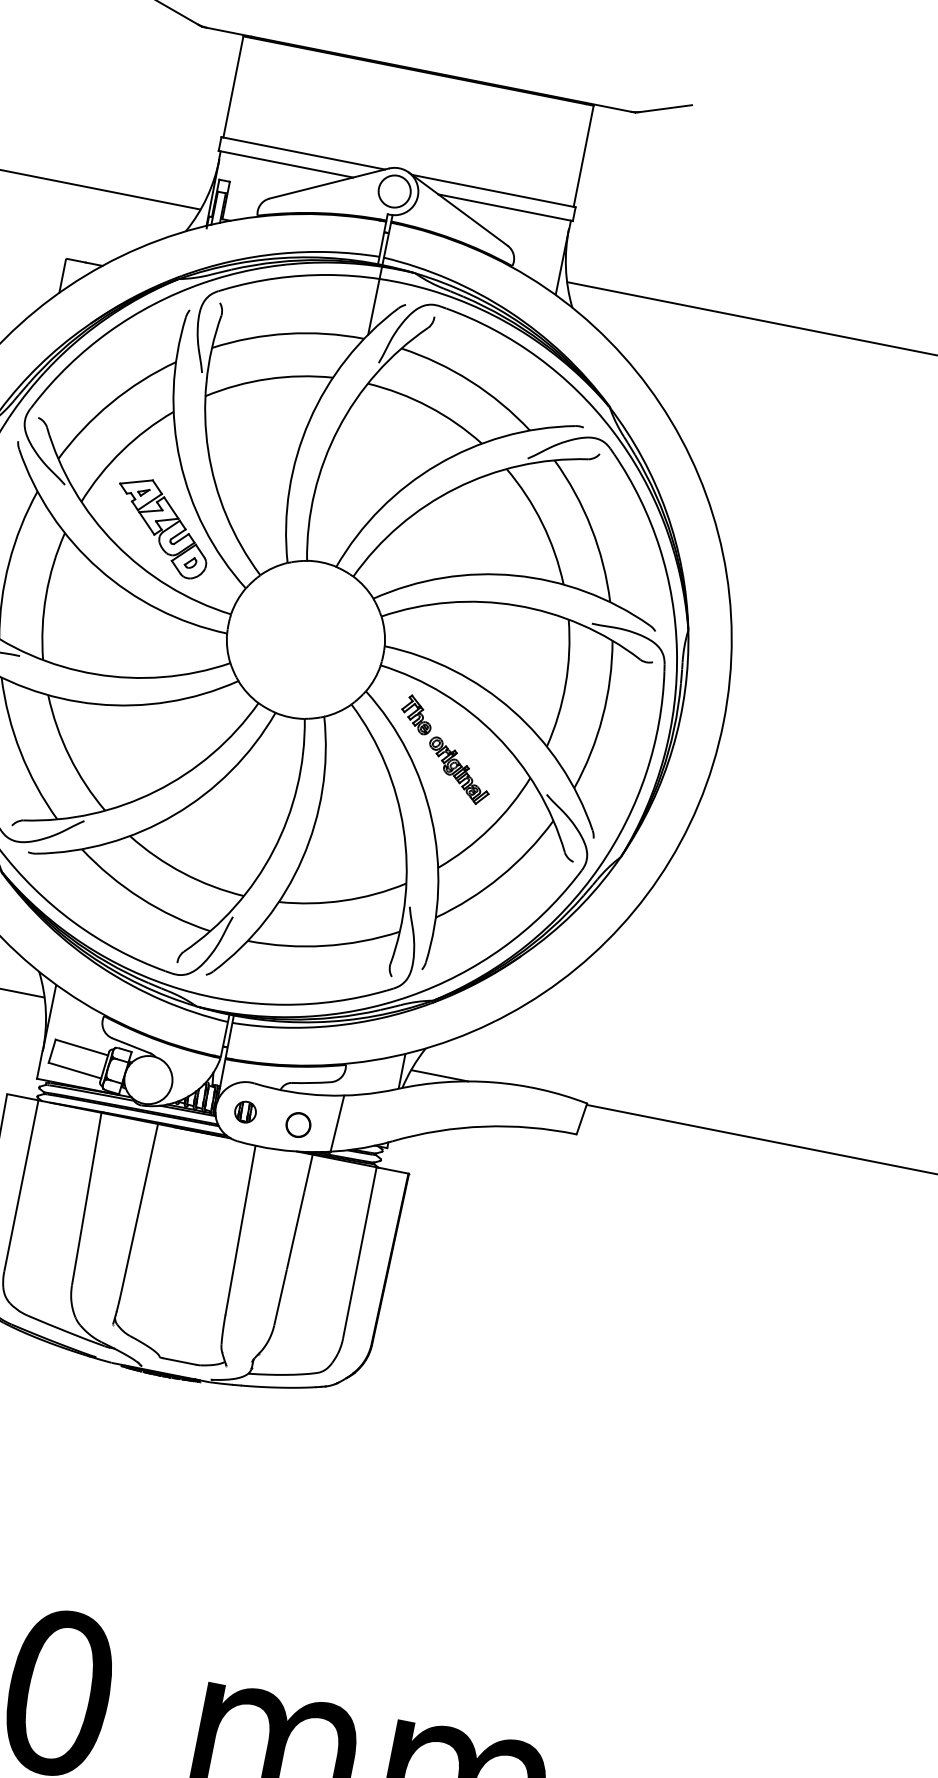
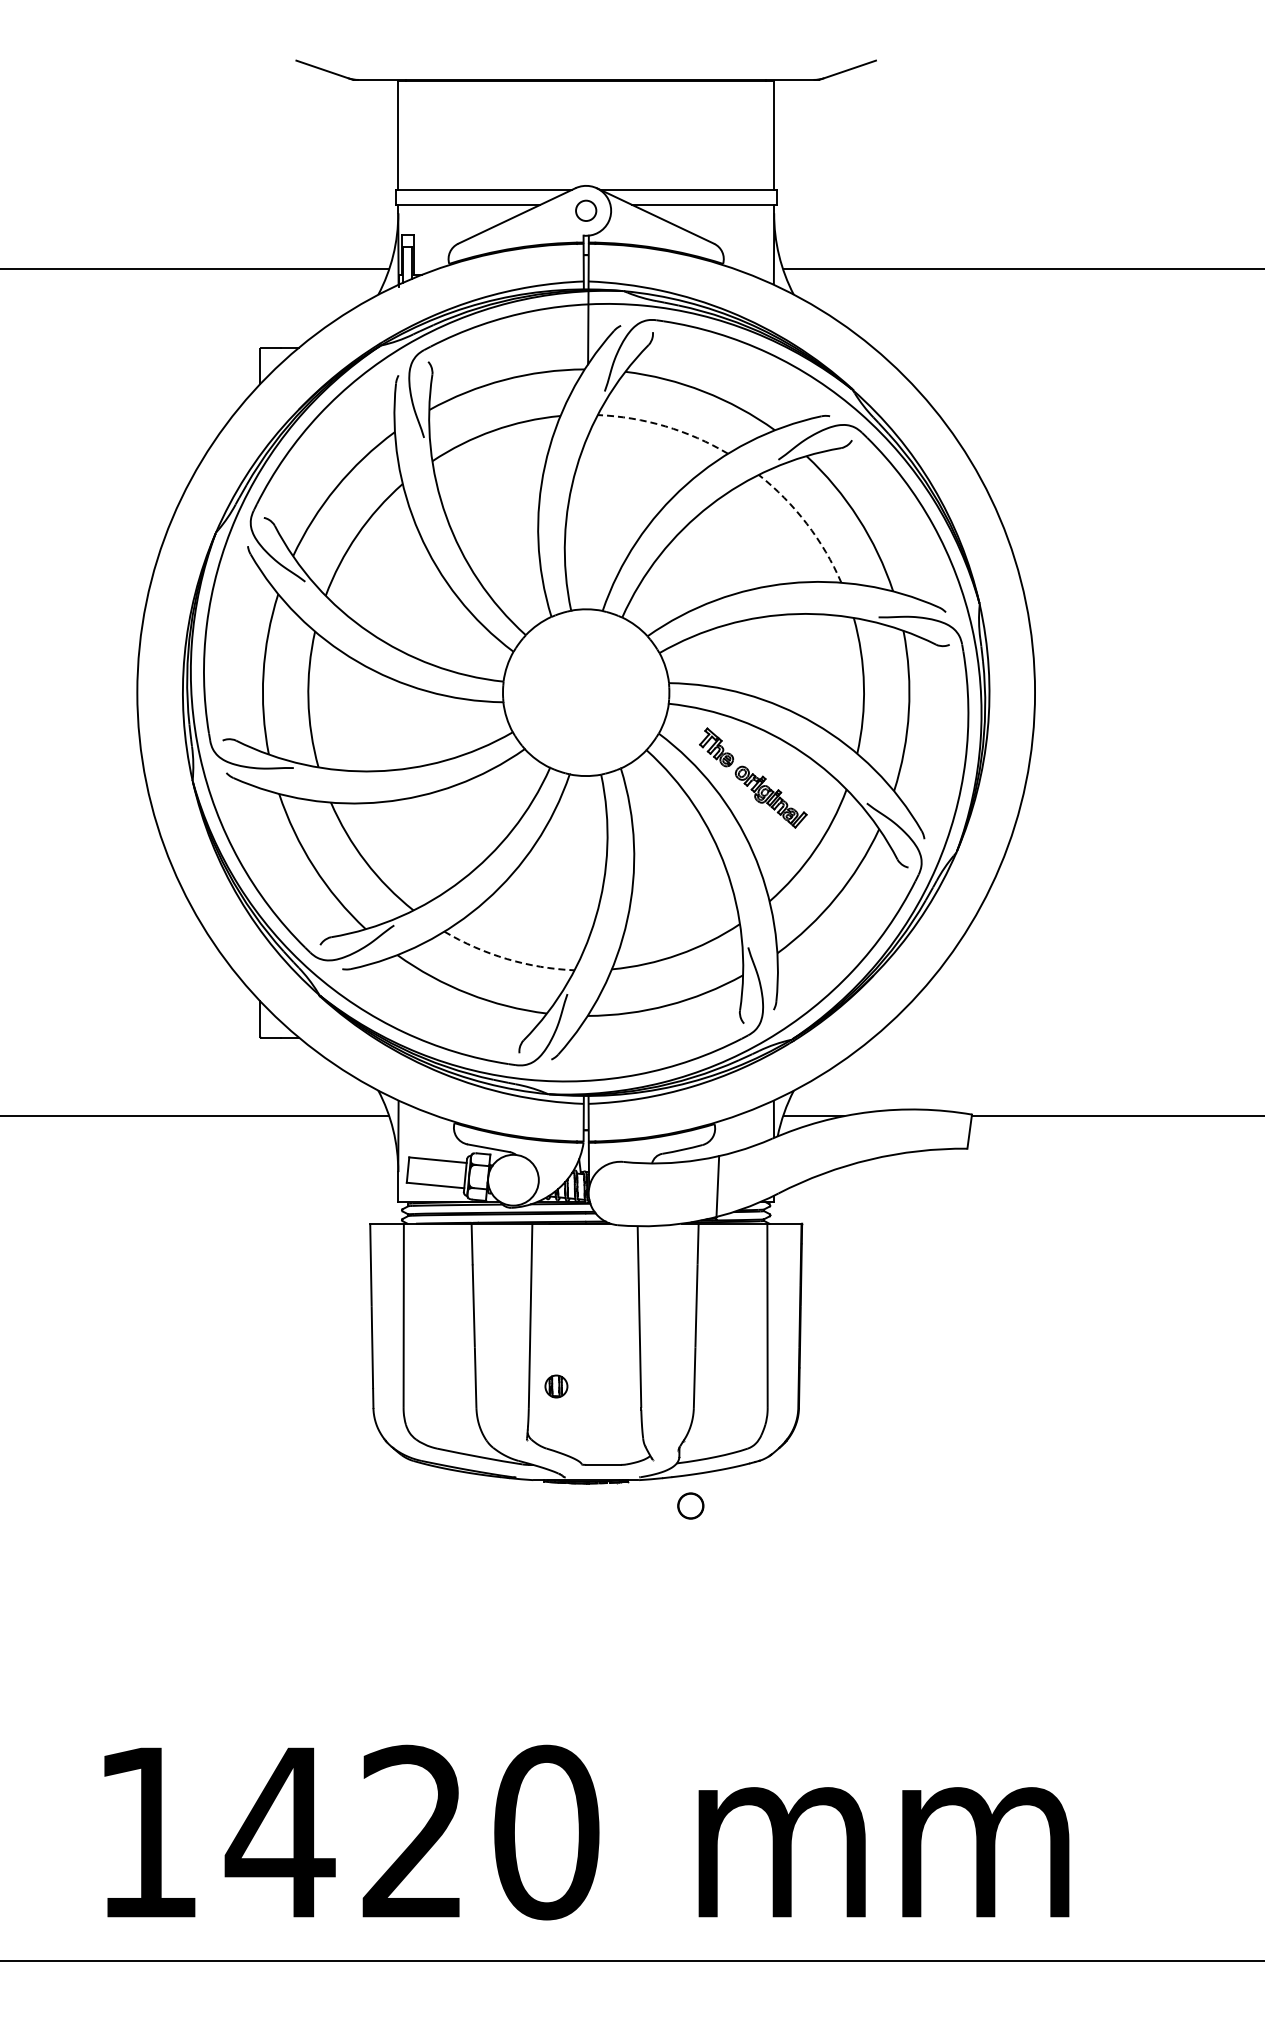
circle: (395, 191) -> (586, 210), size x0.6
arc: (428, 406) -> (665, 426), solid -> dashed
arc: (542, 523) -> (806, 523), solid -> dashed
part: (162, 528) -> (414, 606), removed
arc: (183, 873) -> (507, 959), solid -> dashed
part: (245, 1112) -> (556, 1386), moved
circle: (298, 1124) -> (690, 1505), moved

